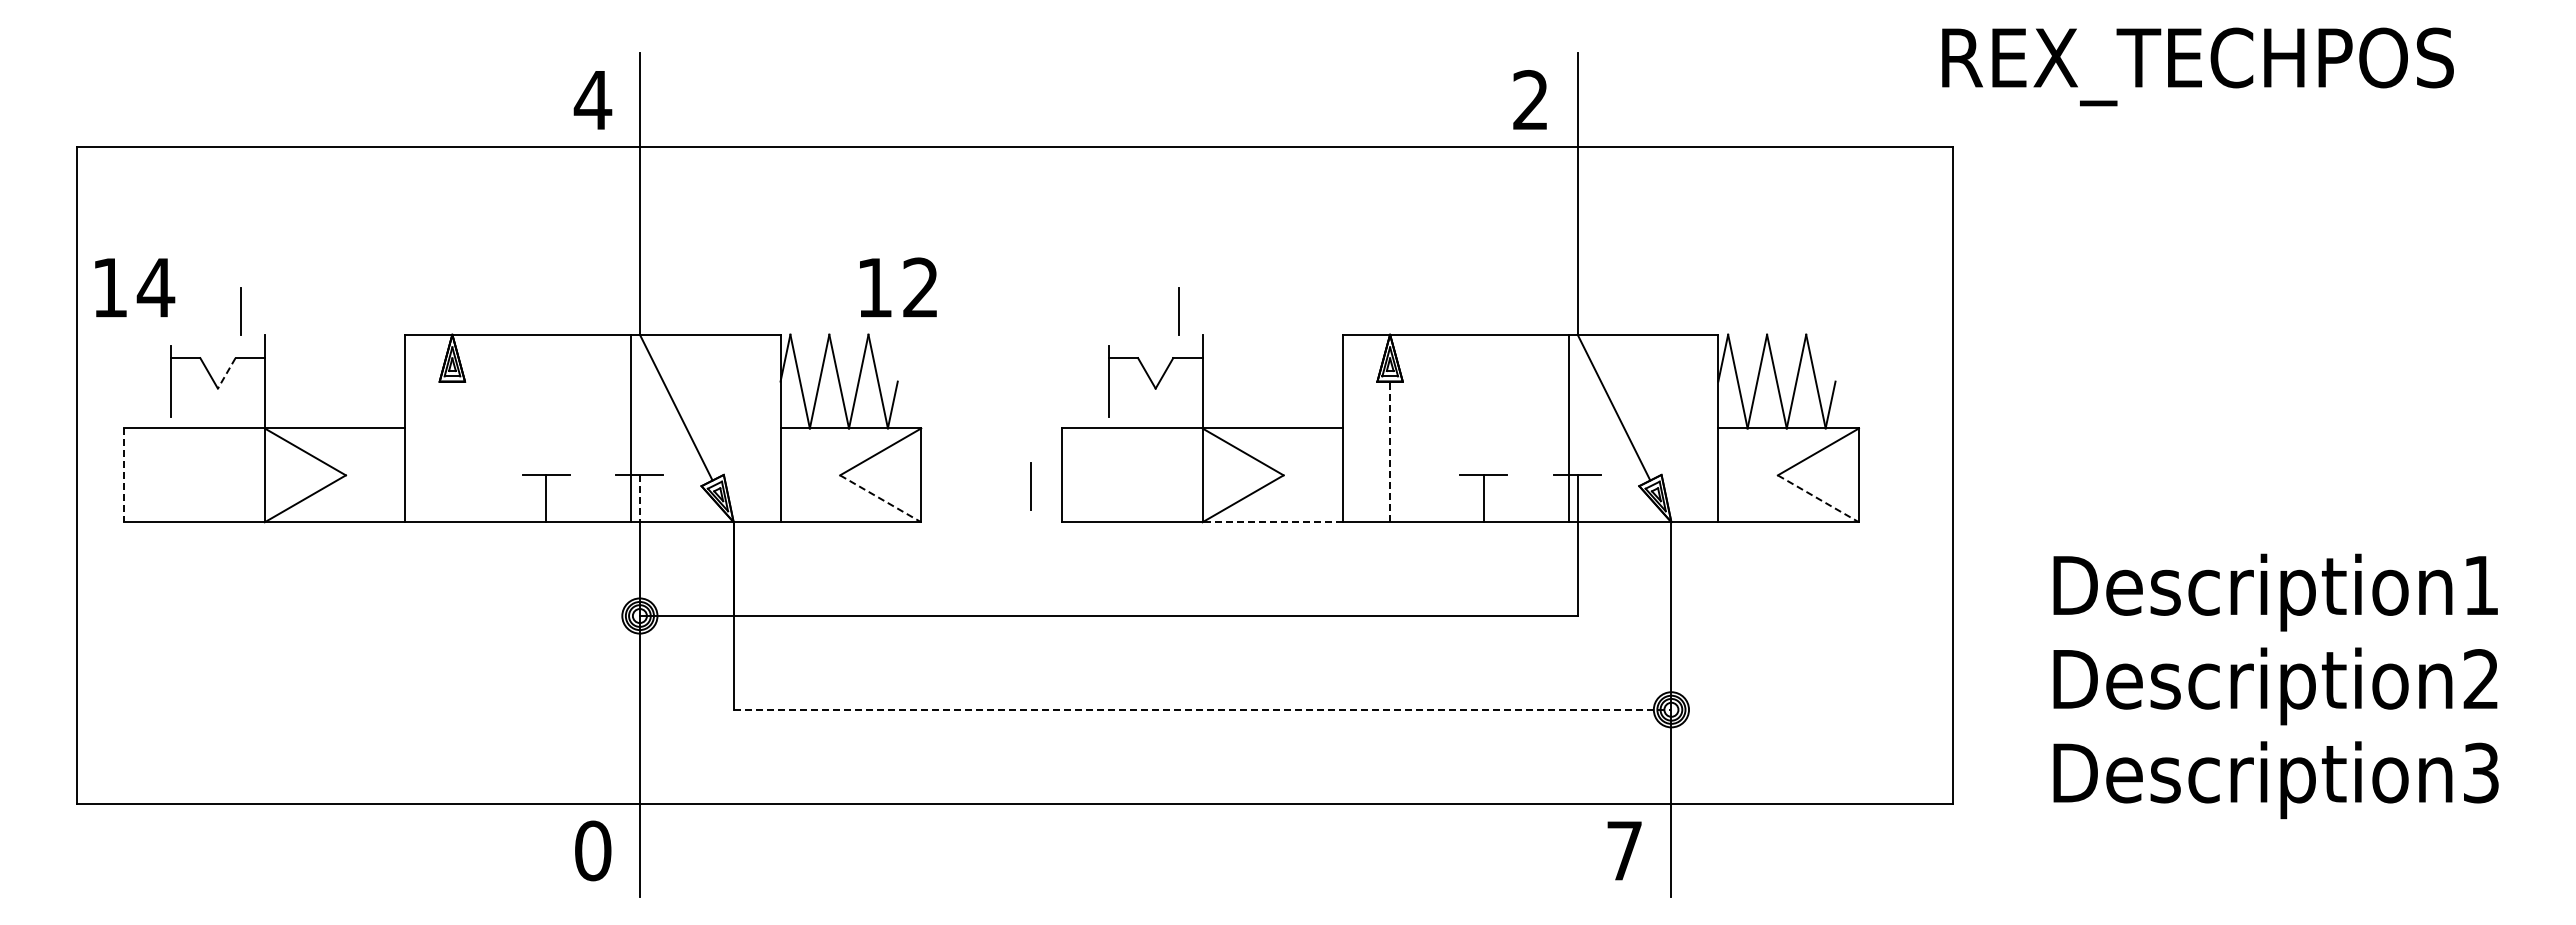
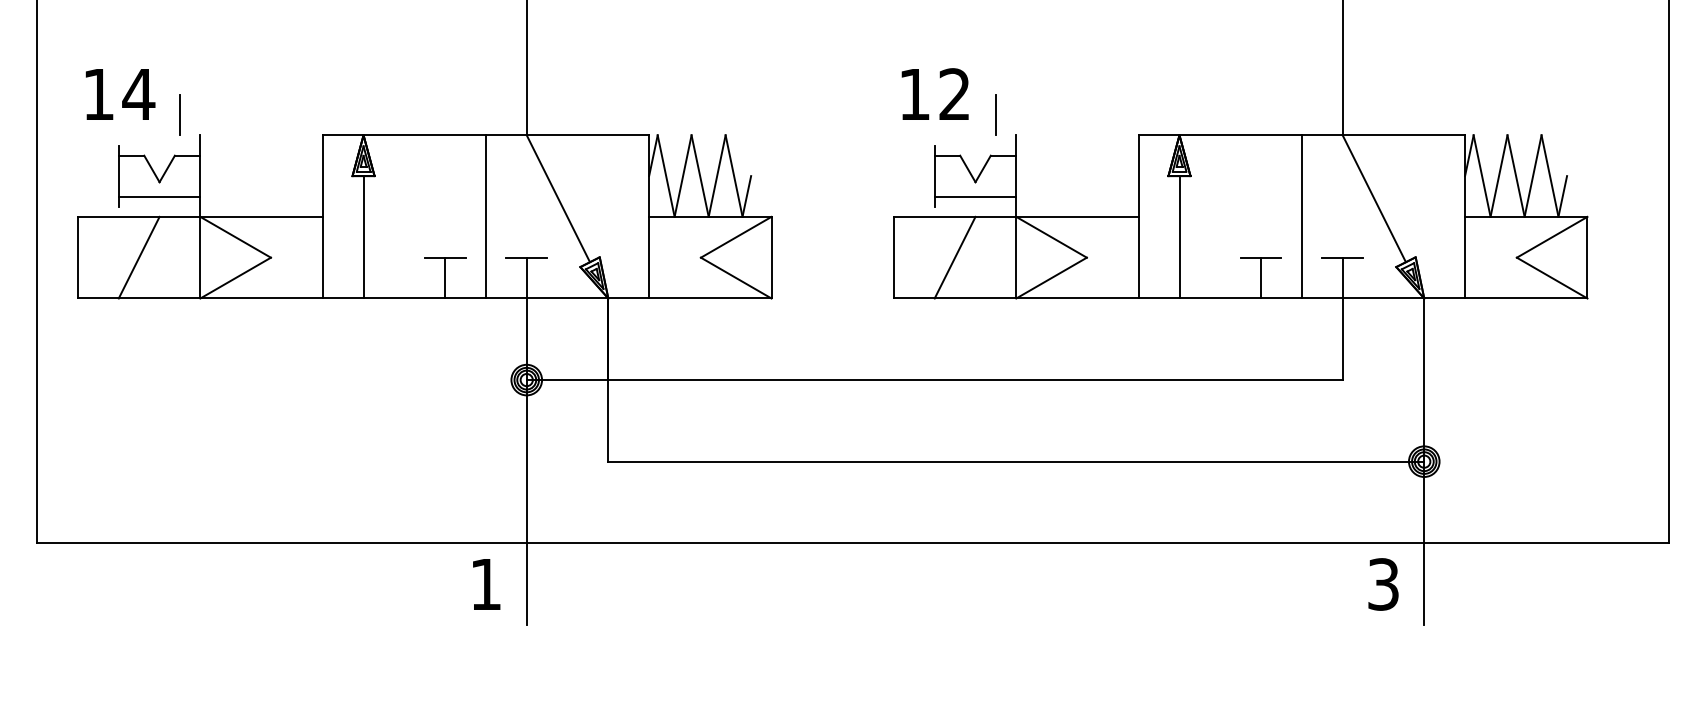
text: (135, 287) -> (120, 94), moved
text: (898, 287) -> (935, 94), moved
line: (226, 373) -> (167, 169), dashed -> solid
line: (217, 405) -> (159, 196), added
line: (1155, 405) -> (975, 196), added
line: (631, 428) -> (486, 216), moved
line: (1568, 428) -> (1301, 216), moved
line: (452, 451) -> (363, 236), added
line: (1390, 451) -> (1179, 236), dashed -> solid
line: (124, 475) -> (78, 257), dashed -> solid
line: (194, 475) -> (139, 257), added
line: (1131, 475) -> (954, 257), added
line: (1030, 486) -> (866, 267), removed
line: (880, 498) -> (736, 277), dashed -> solid
line: (1818, 498) -> (1552, 277), dashed -> solid
line: (639, 499) -> (526, 278), dashed -> solid
line: (1272, 522) -> (1077, 298), dashed -> solid
line: (1202, 709) -> (1016, 461), dashed -> solid
text: (593, 850) -> (486, 584), 0 -> 1
text: (1624, 850) -> (1383, 584), 7 -> 3

